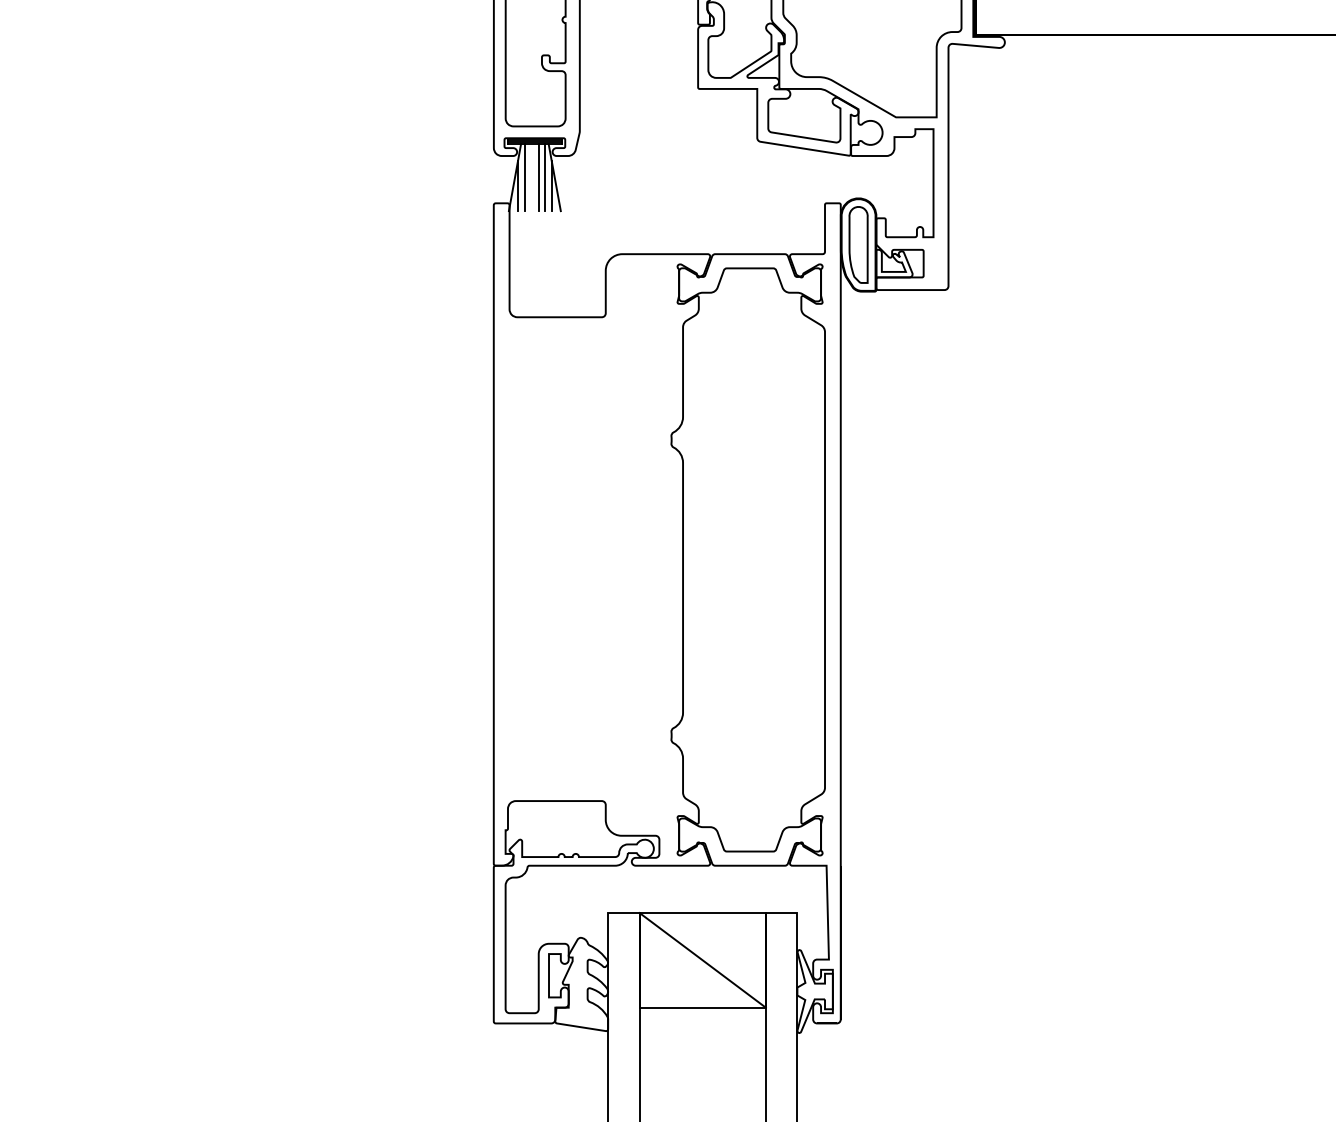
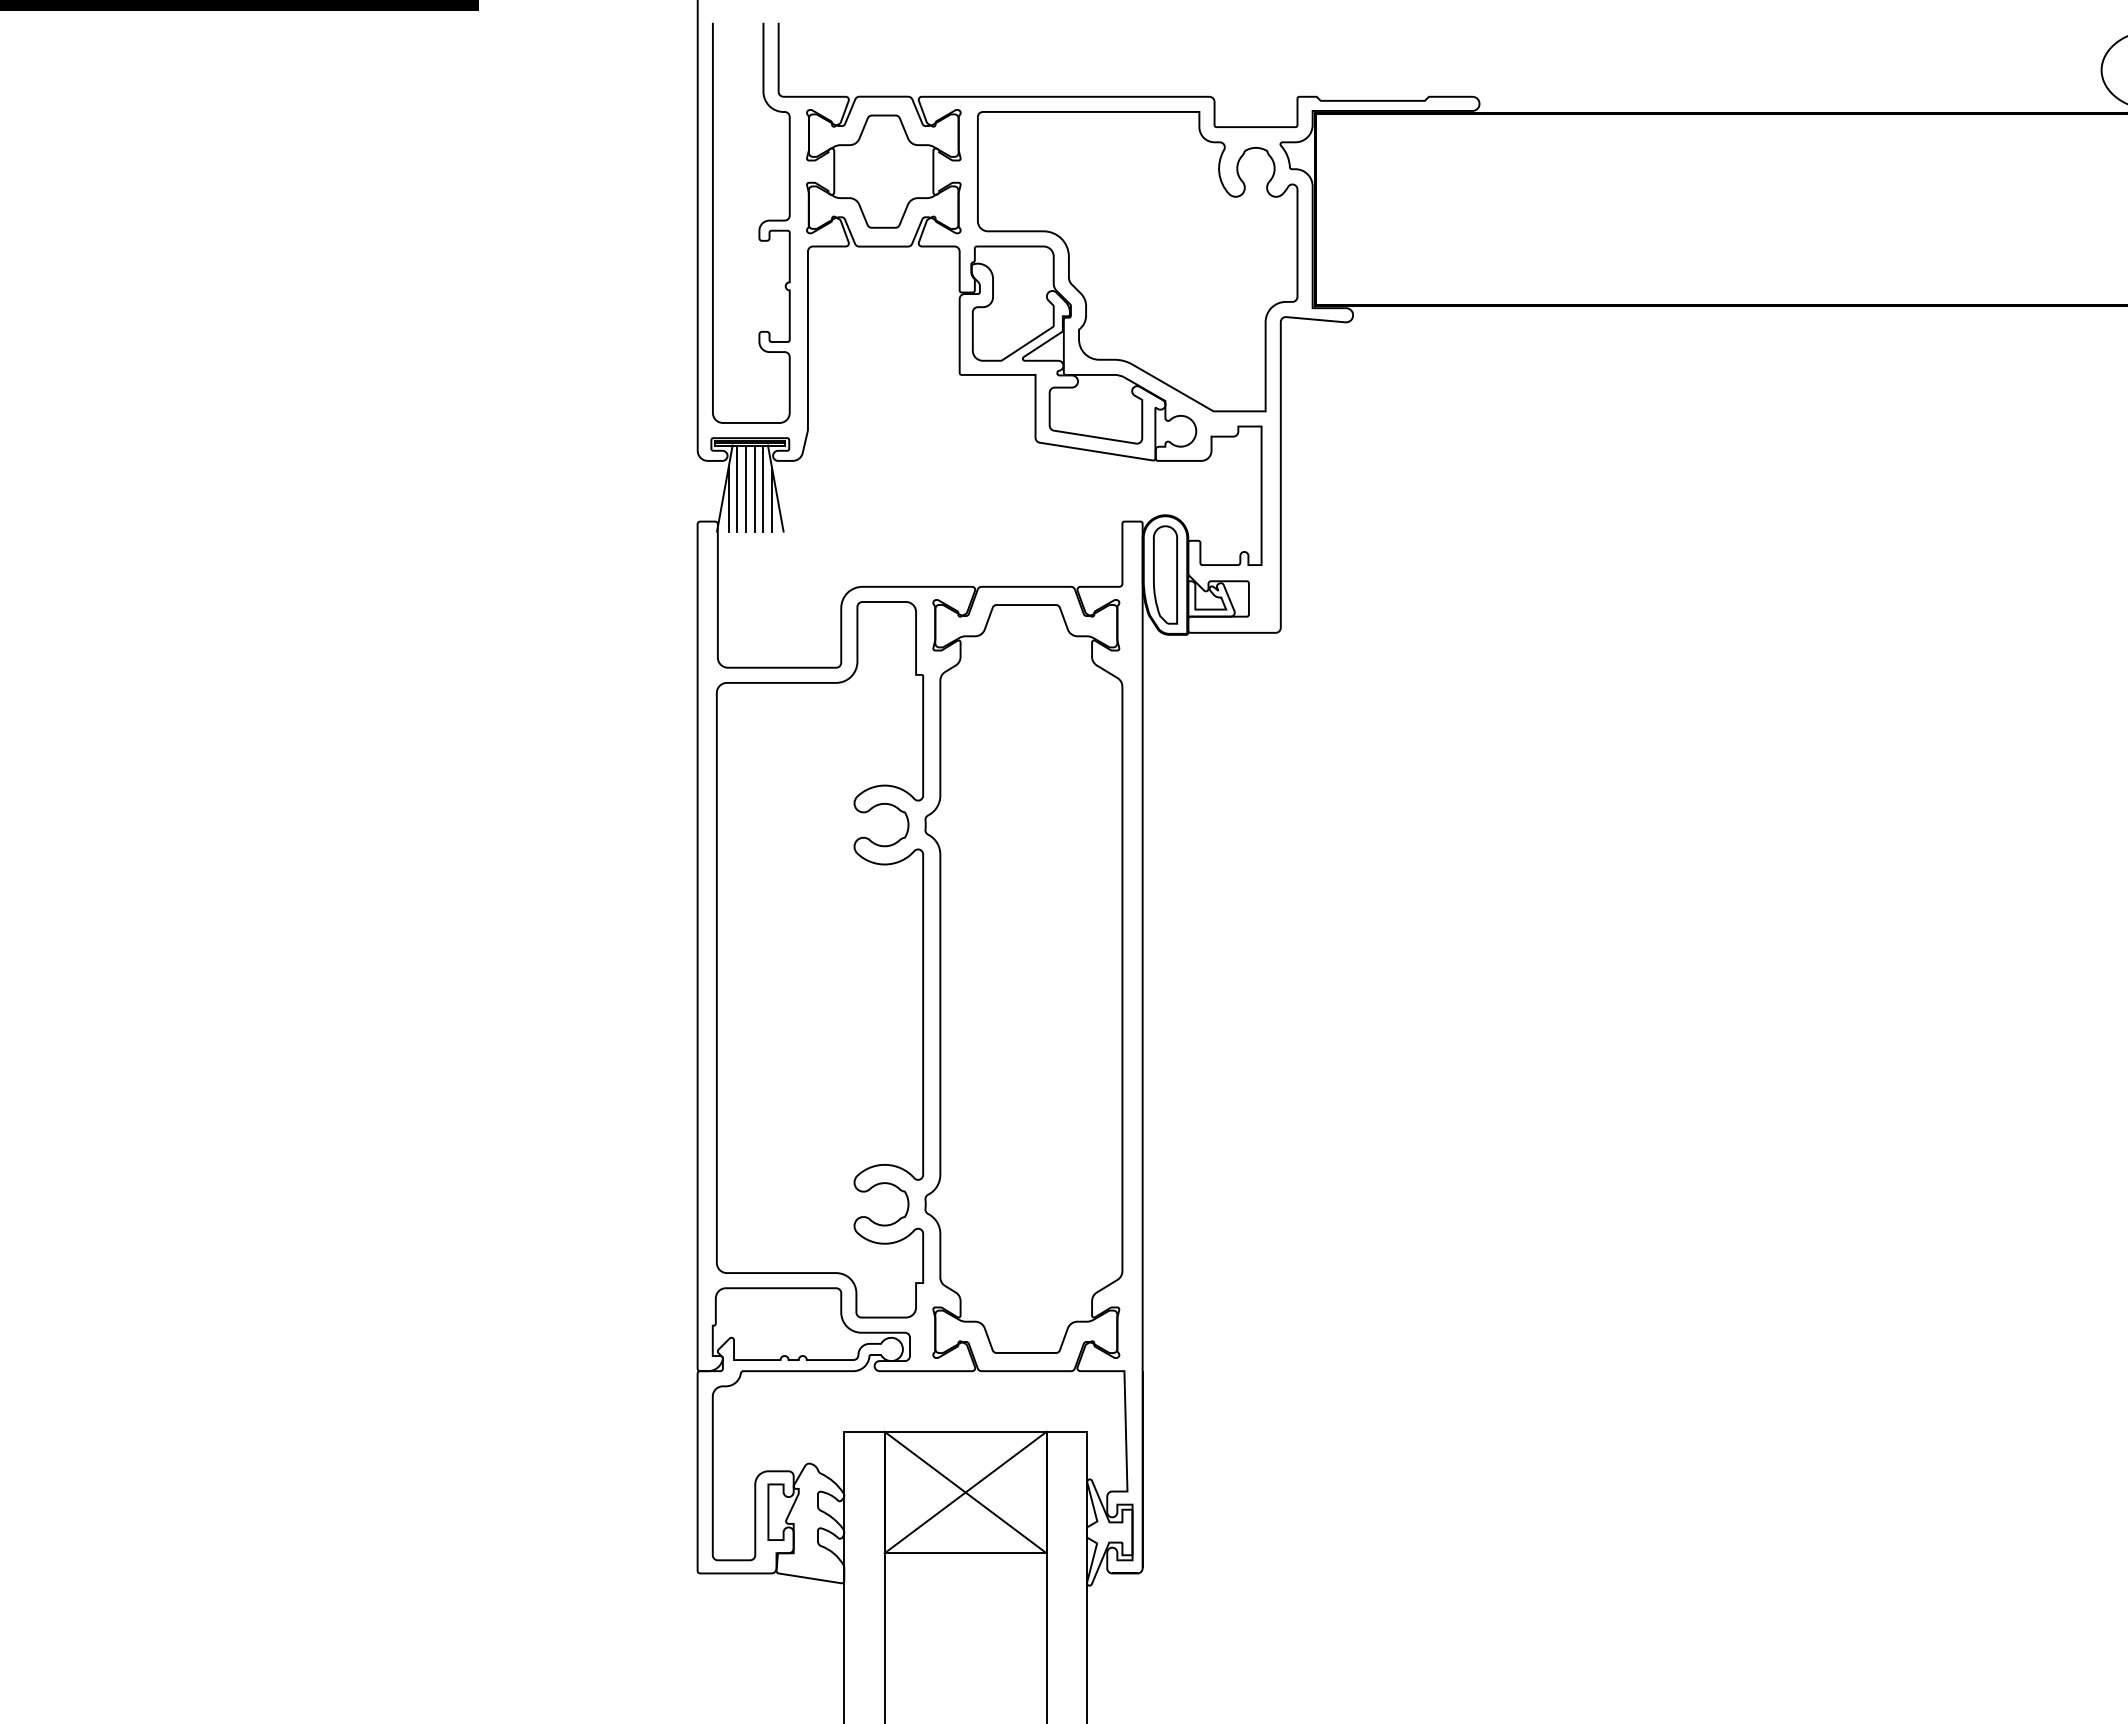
line: (531, 177) -> (745, 488), added
part: (589, 544) -> (820, 959), added
line: (702, 960) -> (965, 1492), added

